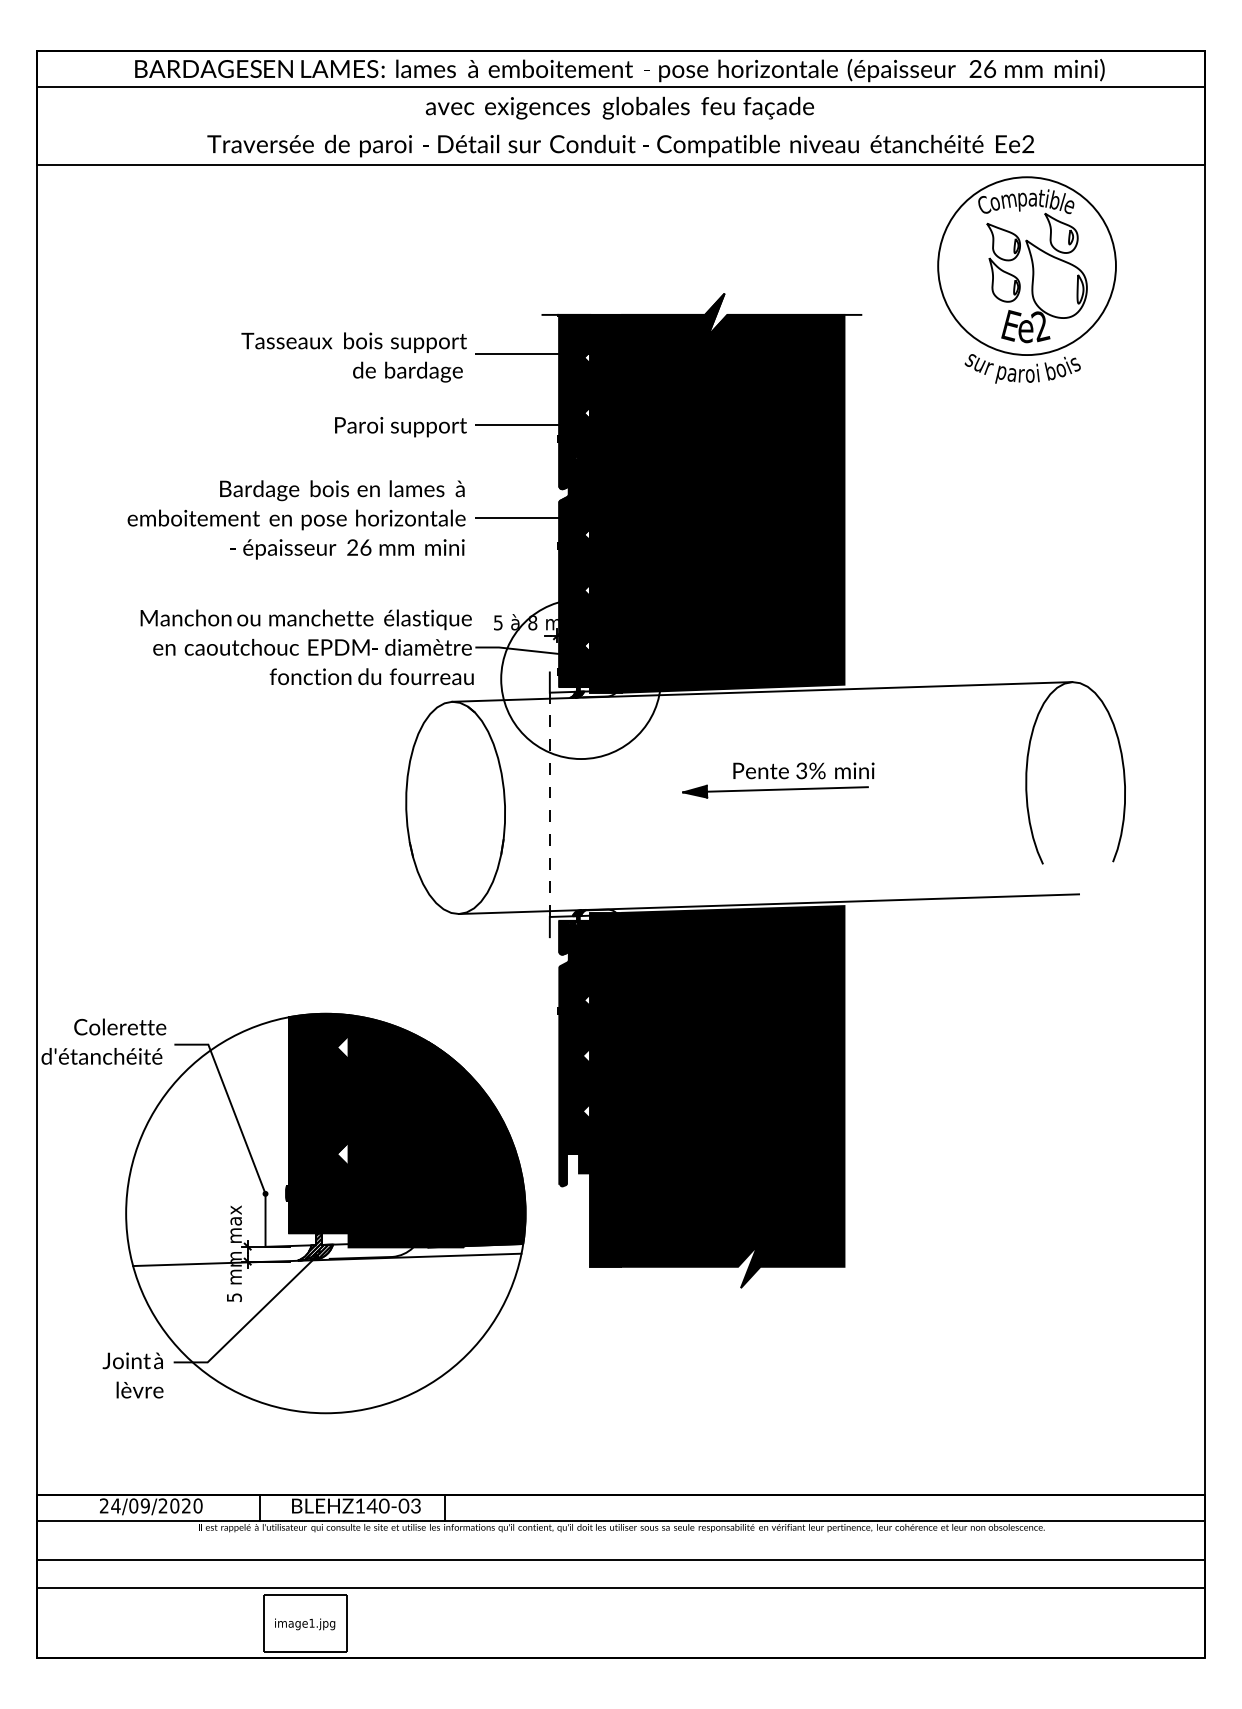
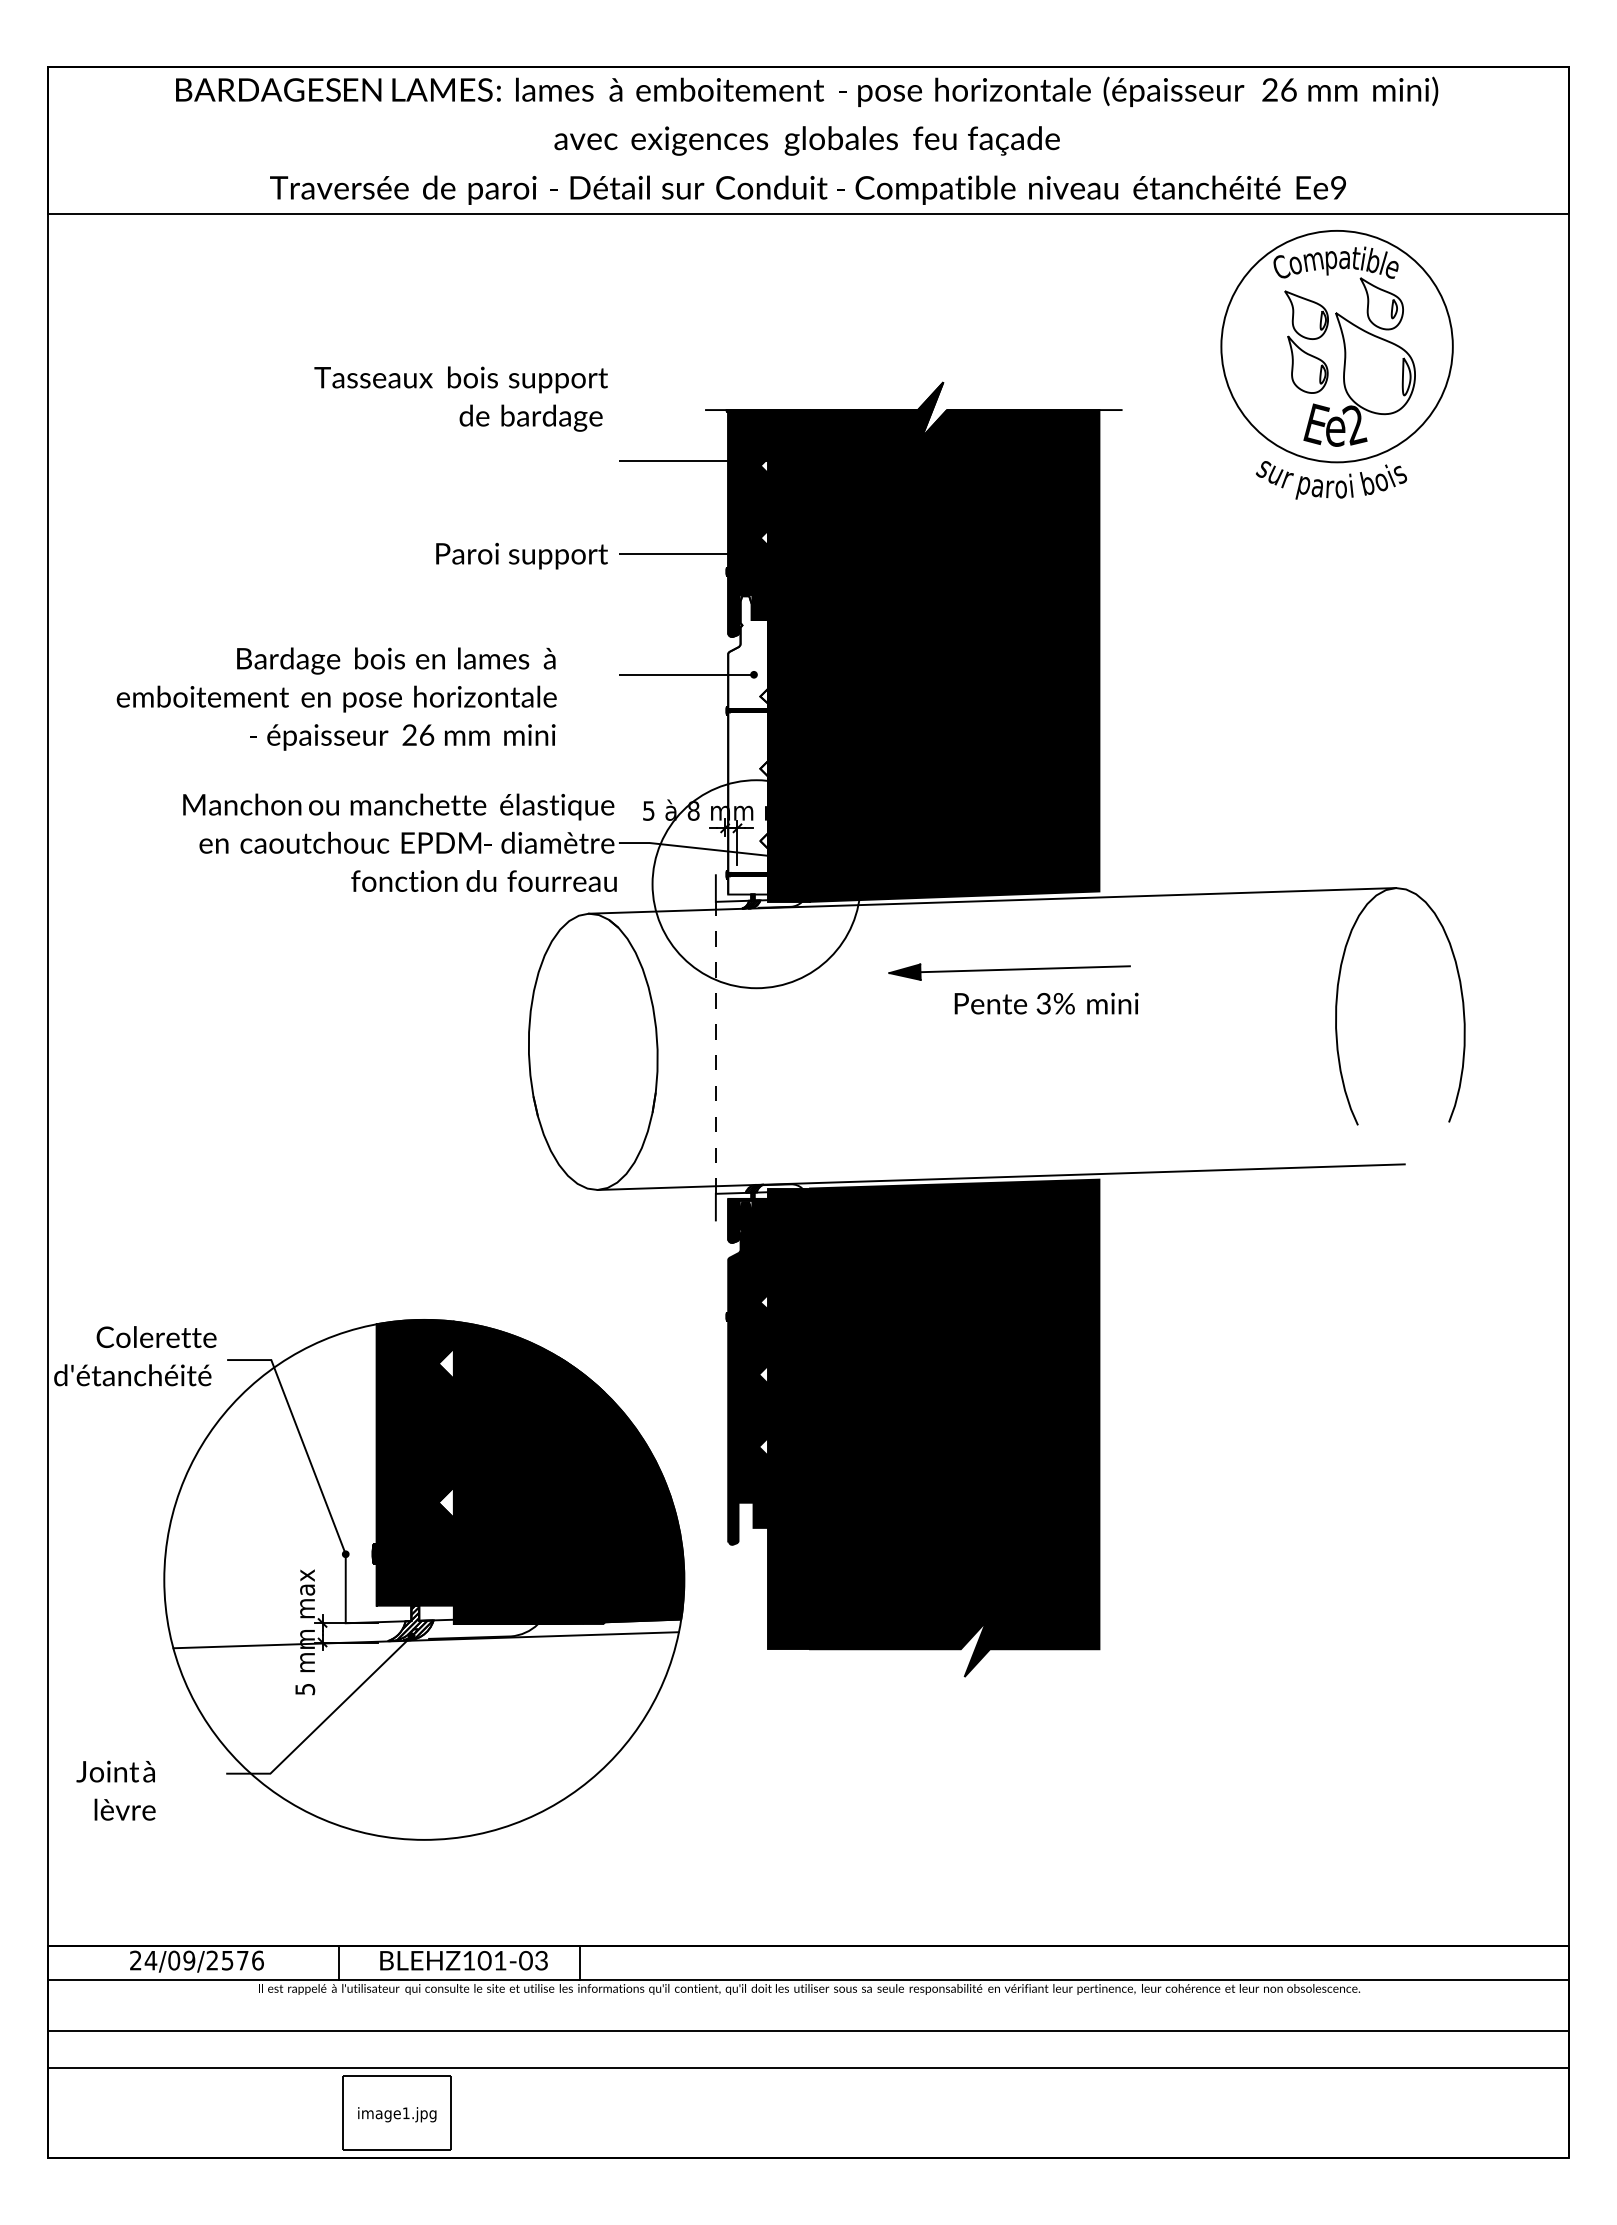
line: (620, 86) -> (807, 112), removed
text: (1028, 144) -> (1338, 188), Ee2 -> Ee9
text: (353, 357) -> (460, 399), moved
text: (296, 519) -> (336, 698), moved
fill: (574, 572) -> (747, 745), removed
part: (775, 791) -> (1009, 971), moved
text: (132, 1375) -> (115, 1790), moved
text: (186, 1505) -> (242, 1959), 24/09/2020 -> 24/09/2576
text: (377, 1505) -> (491, 1959), \c16711848;BLEHZ140-03 -> \c16711848;BLEHZ101-03

